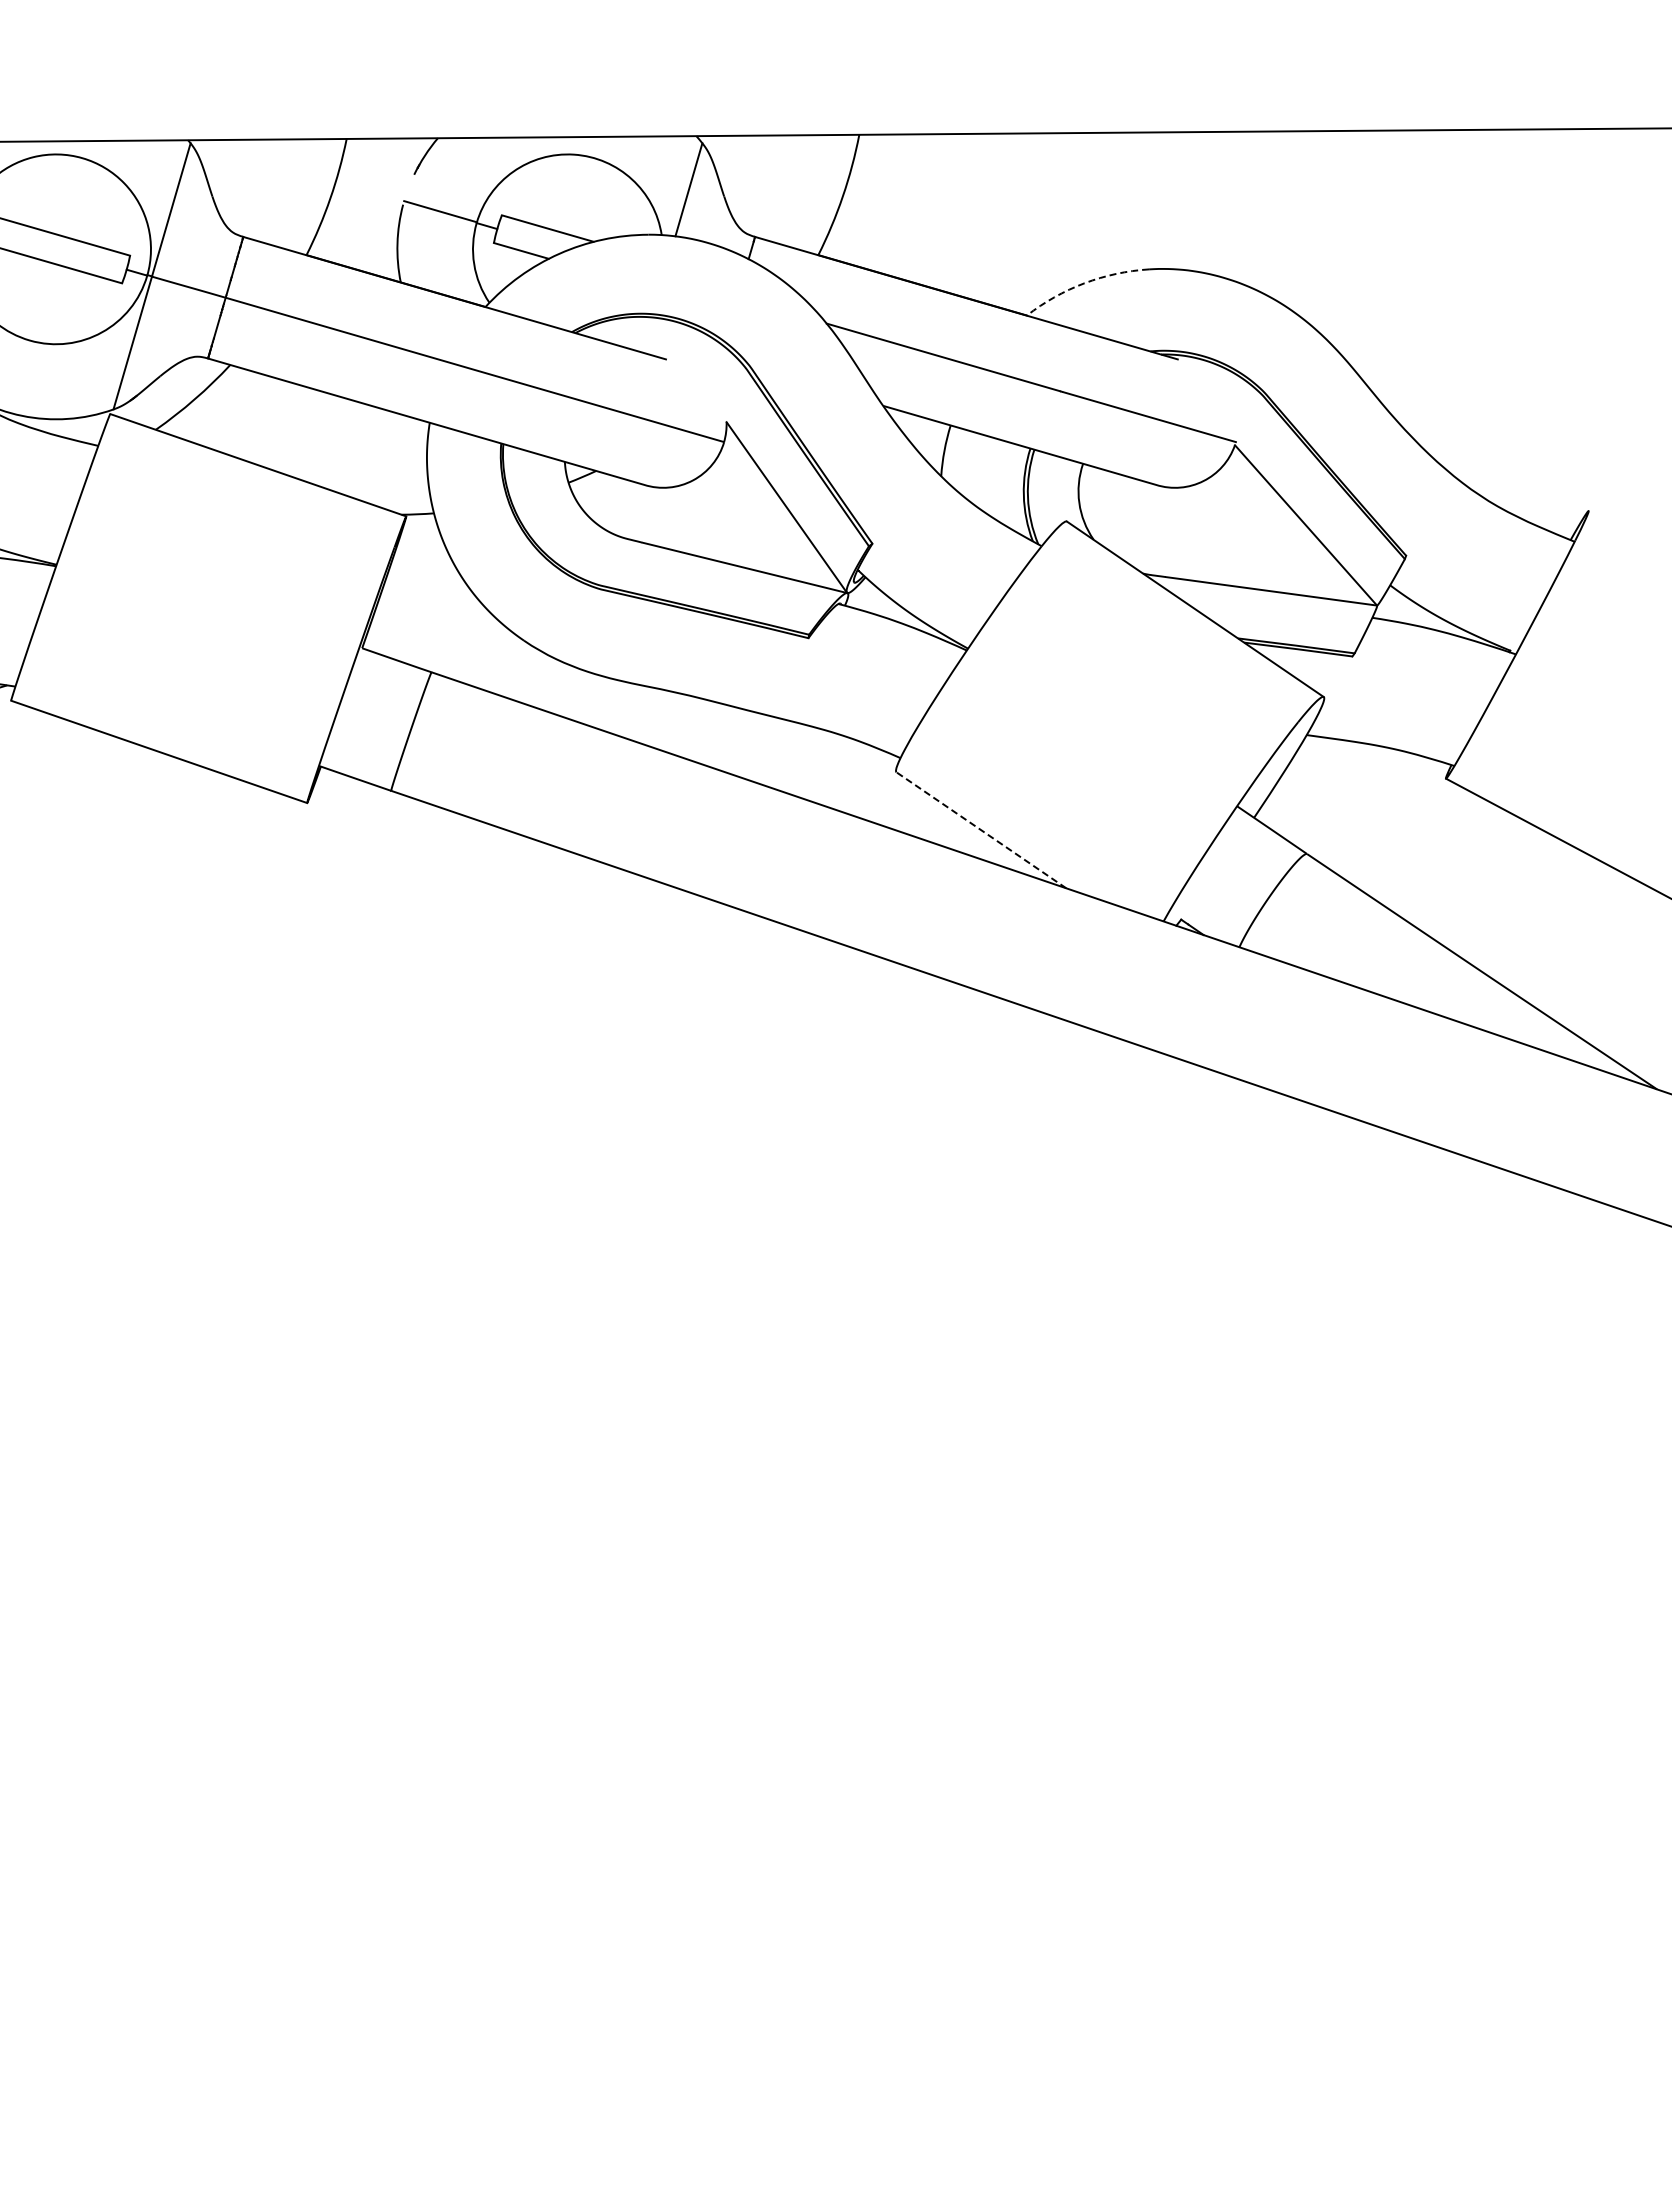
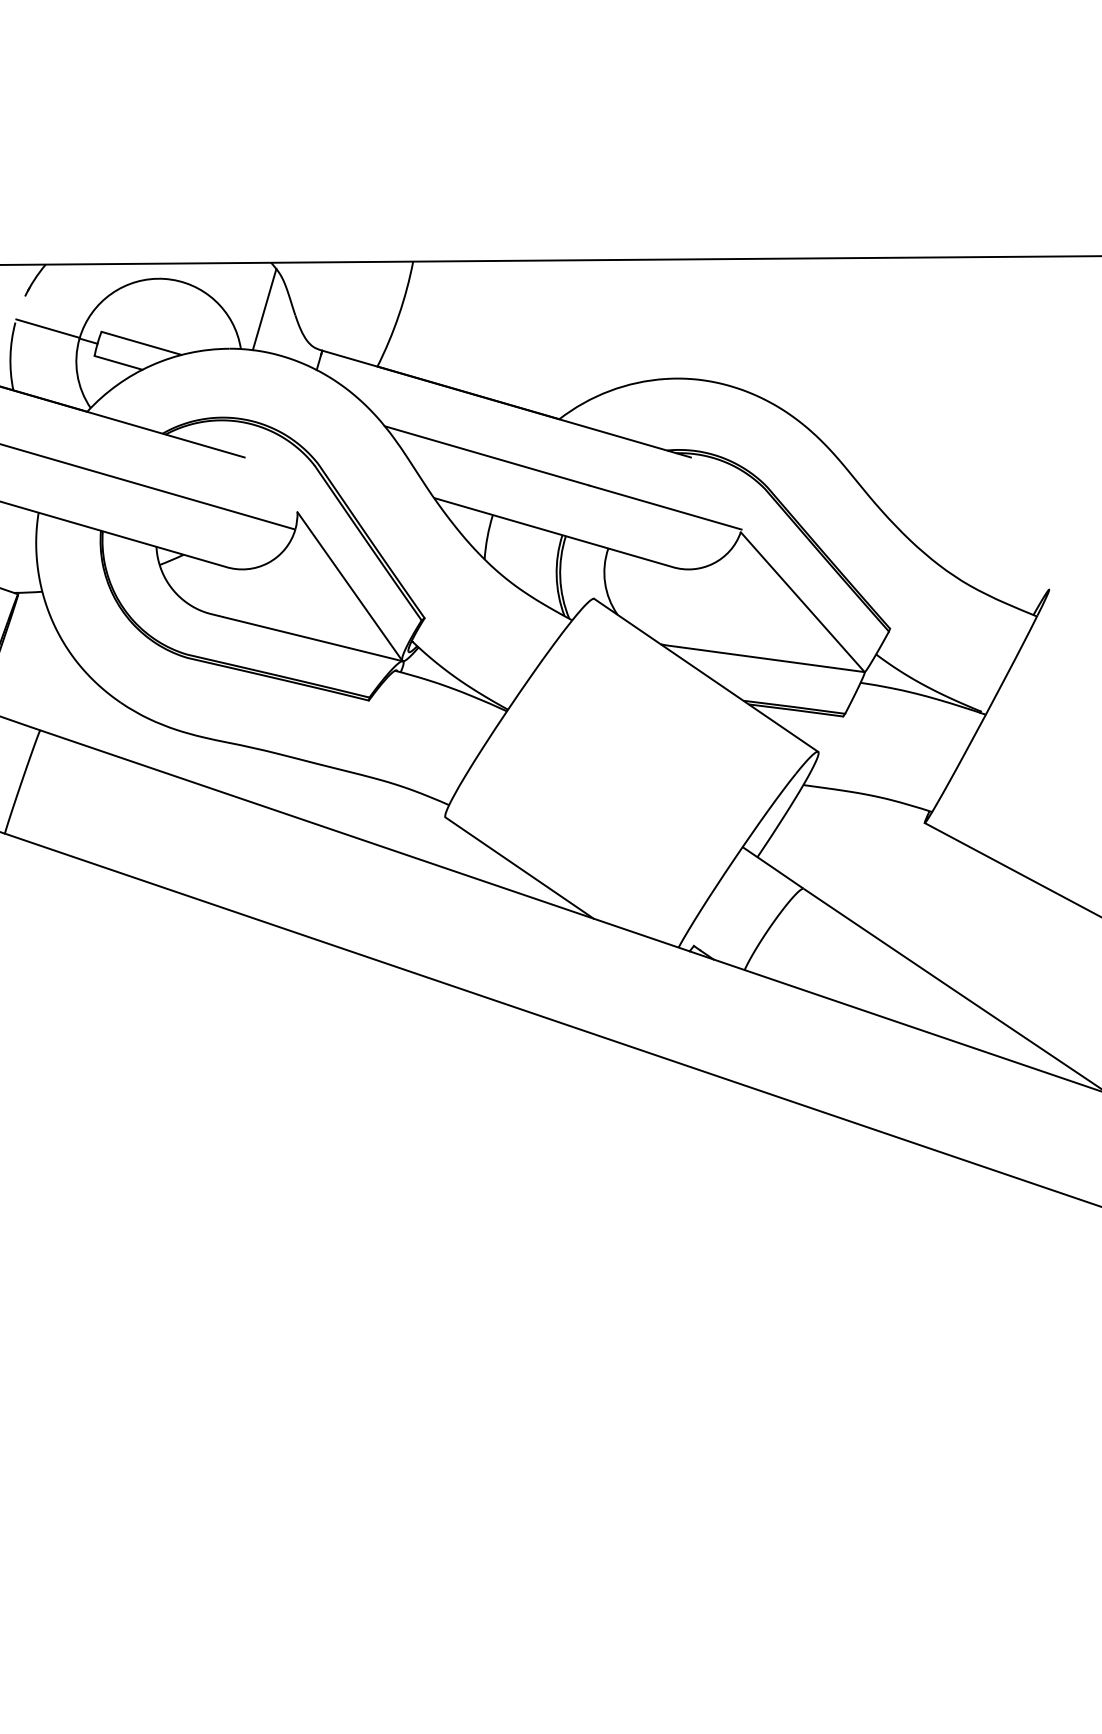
arc: (1084, 283) -> (609, 391), dashed -> solid
line: (981, 830) -> (519, 868), dashed -> solid

